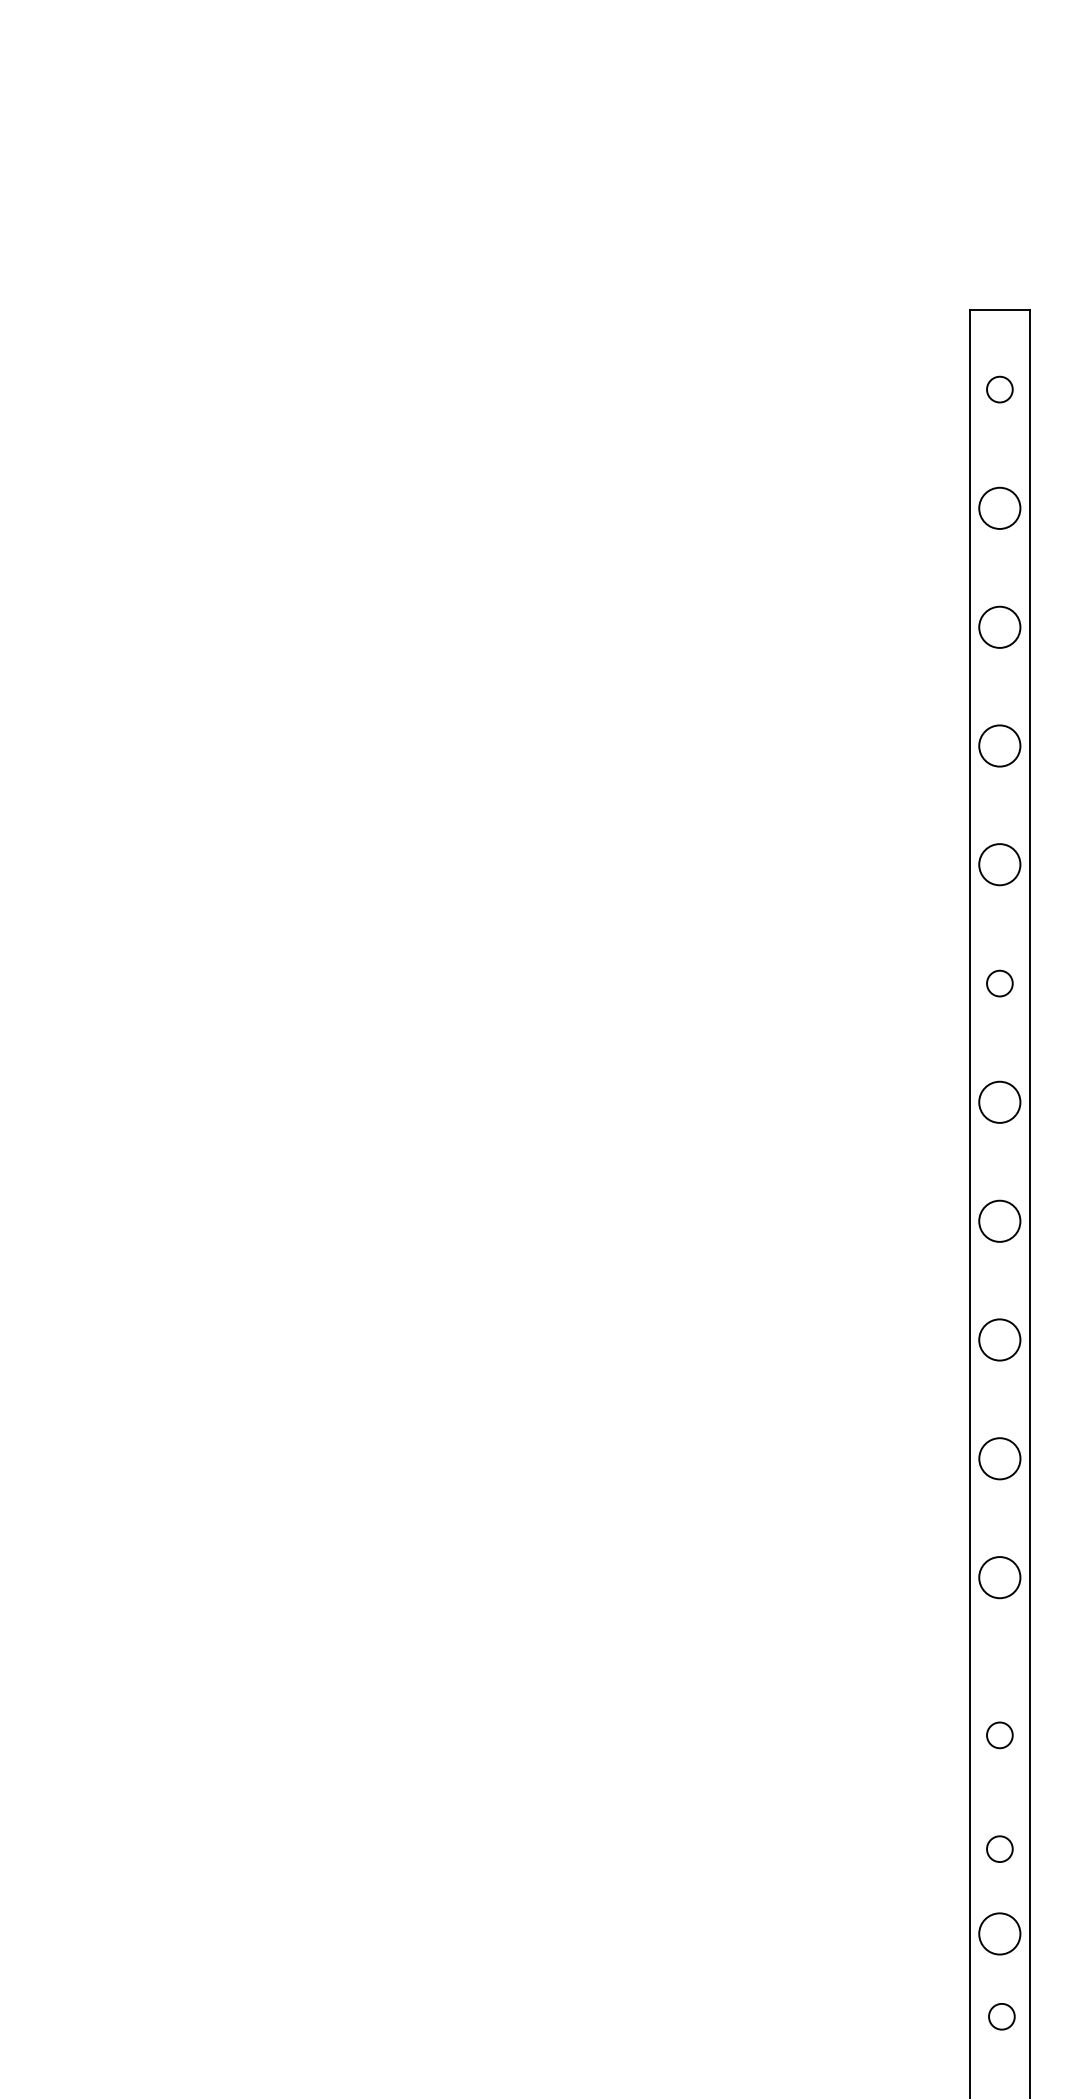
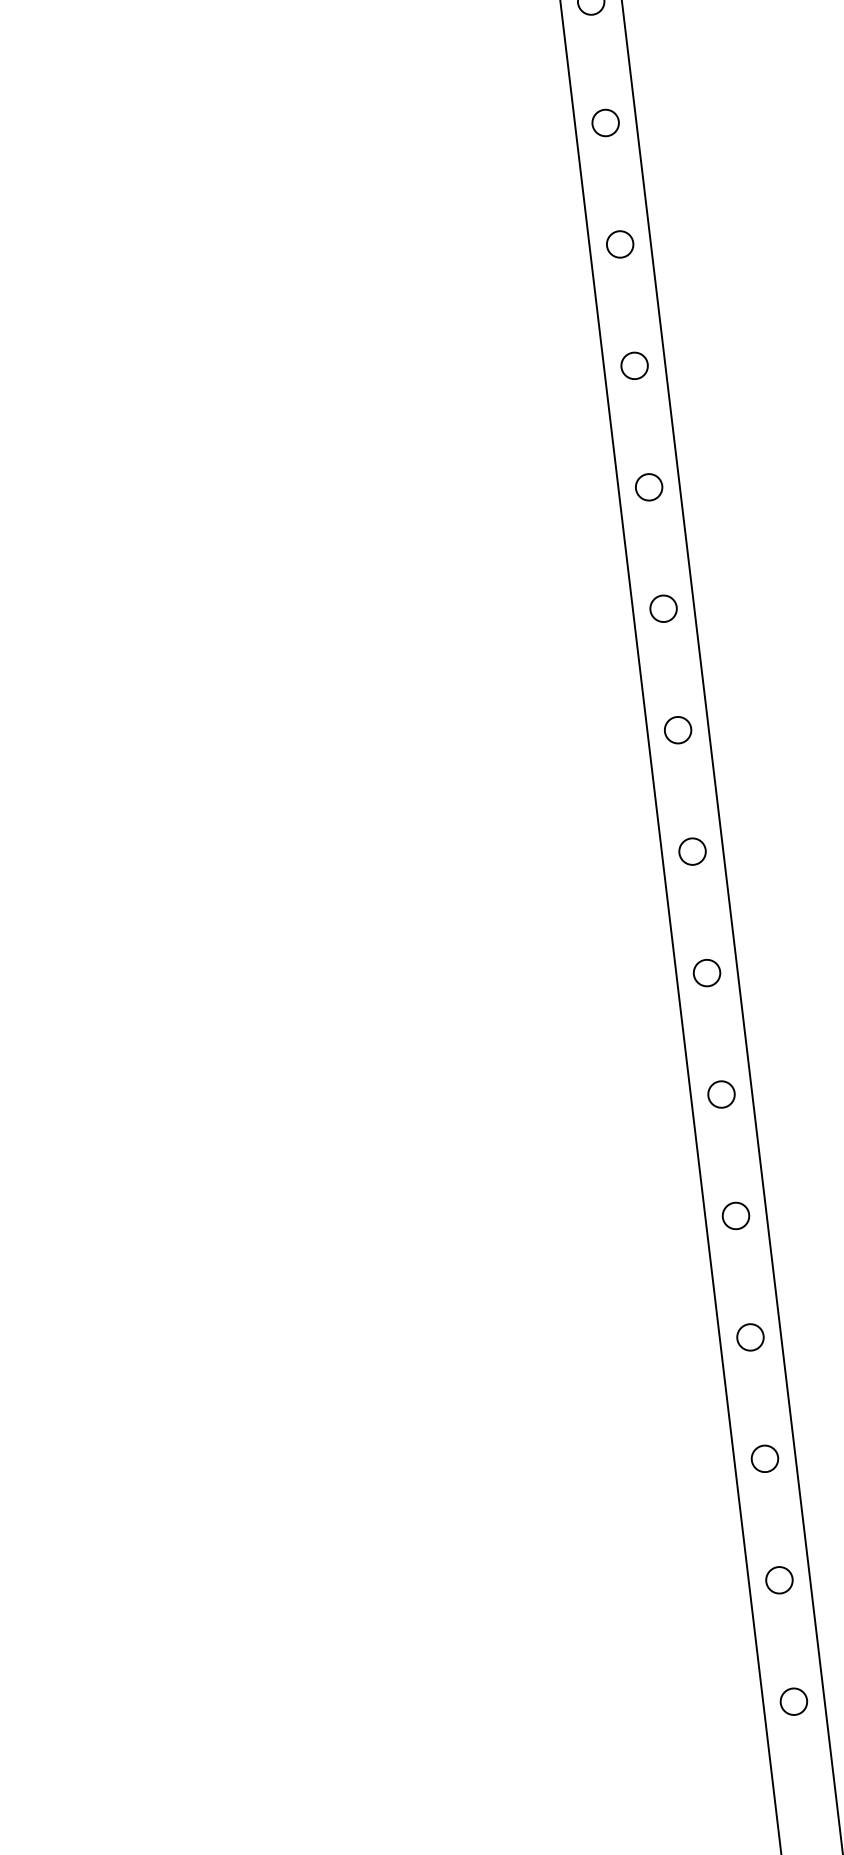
circle: (999, 508) -> (605, 123), size x0.62
circle: (999, 626) -> (619, 243), size x0.62
circle: (999, 745) -> (634, 365), size x0.62
circle: (999, 864) -> (648, 487), size x0.62
circle: (999, 1102) -> (677, 730), size x0.62
circle: (999, 1220) -> (692, 850), size x0.62
circle: (999, 1339) -> (706, 972), size x0.62
circle: (999, 1458) -> (721, 1094), size x0.62
circle: (999, 1577) -> (735, 1215), size x0.62
circle: (999, 1735) -> (750, 1337), moved
circle: (999, 1848) -> (764, 1458), moved
circle: (999, 1933) -> (778, 1579), size x0.62
circle: (1001, 2016) -> (793, 1701), moved

